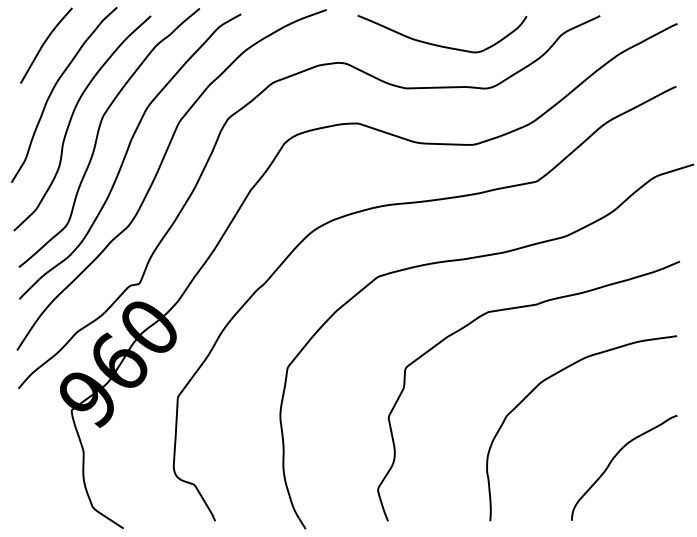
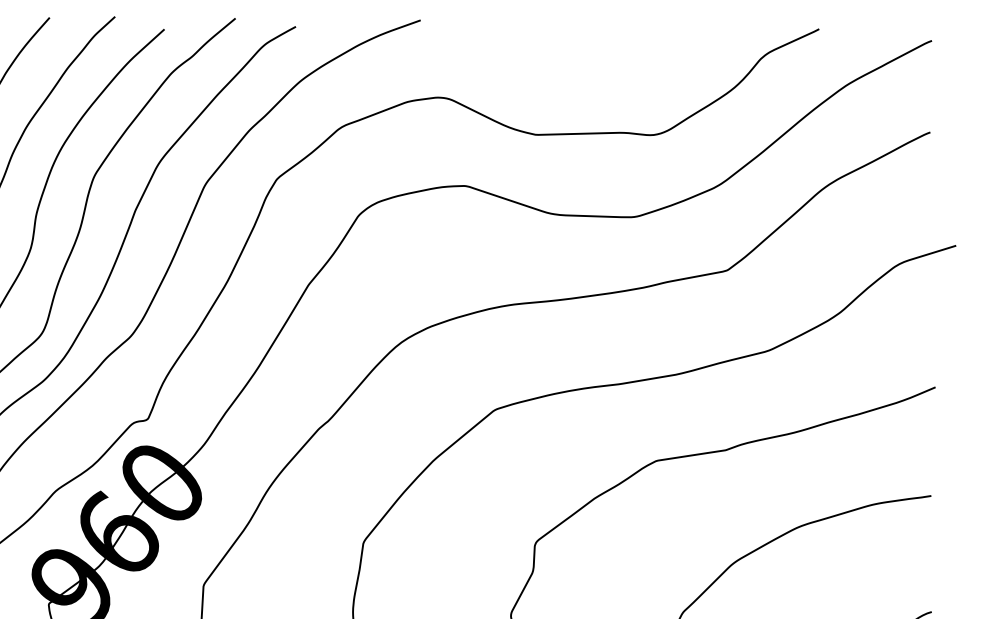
curve: (442, 45) -> (589, 72), removed

